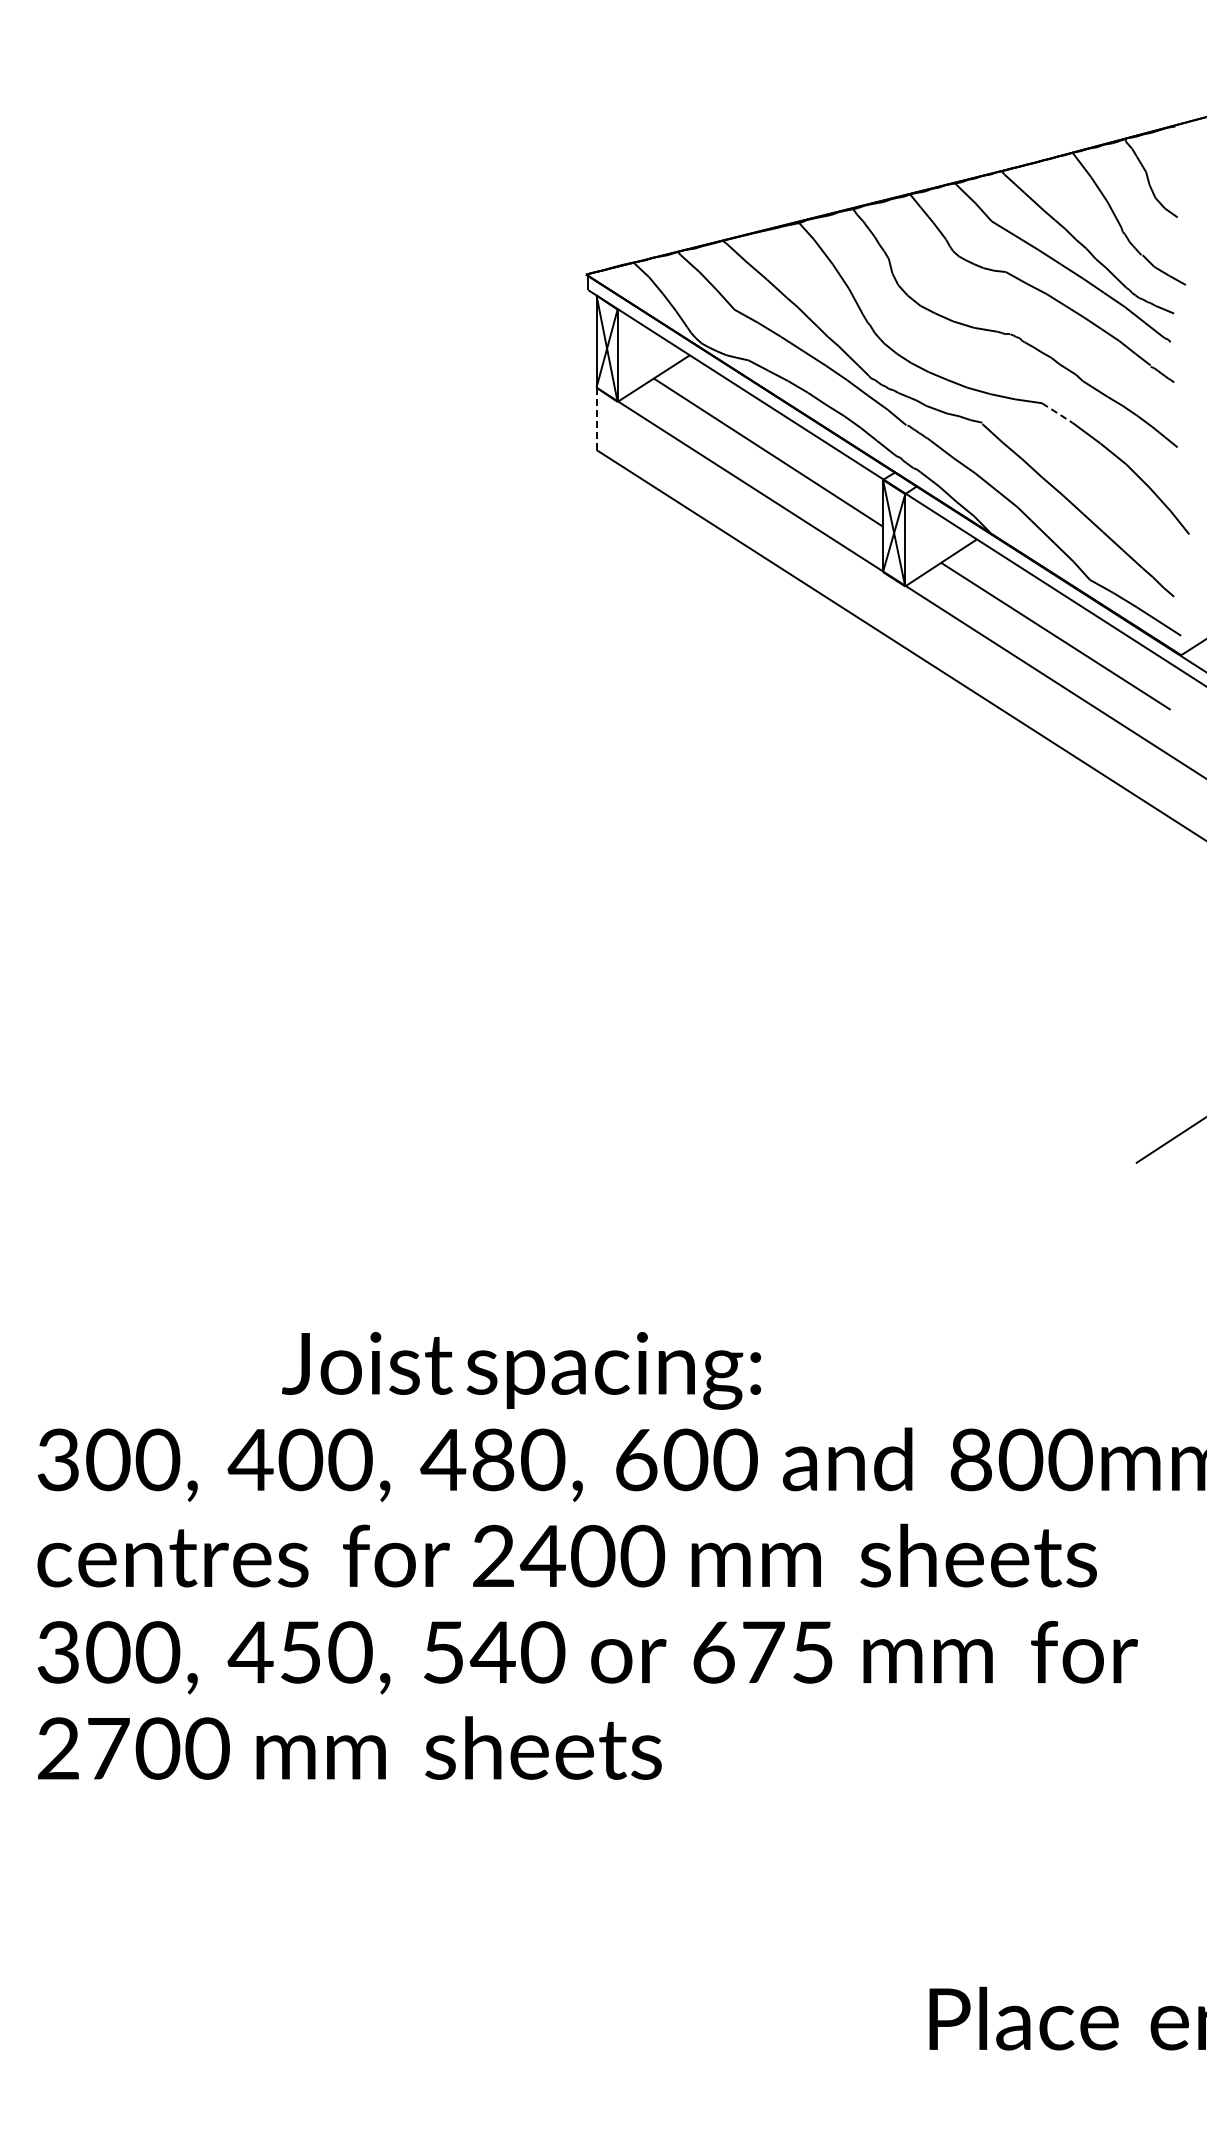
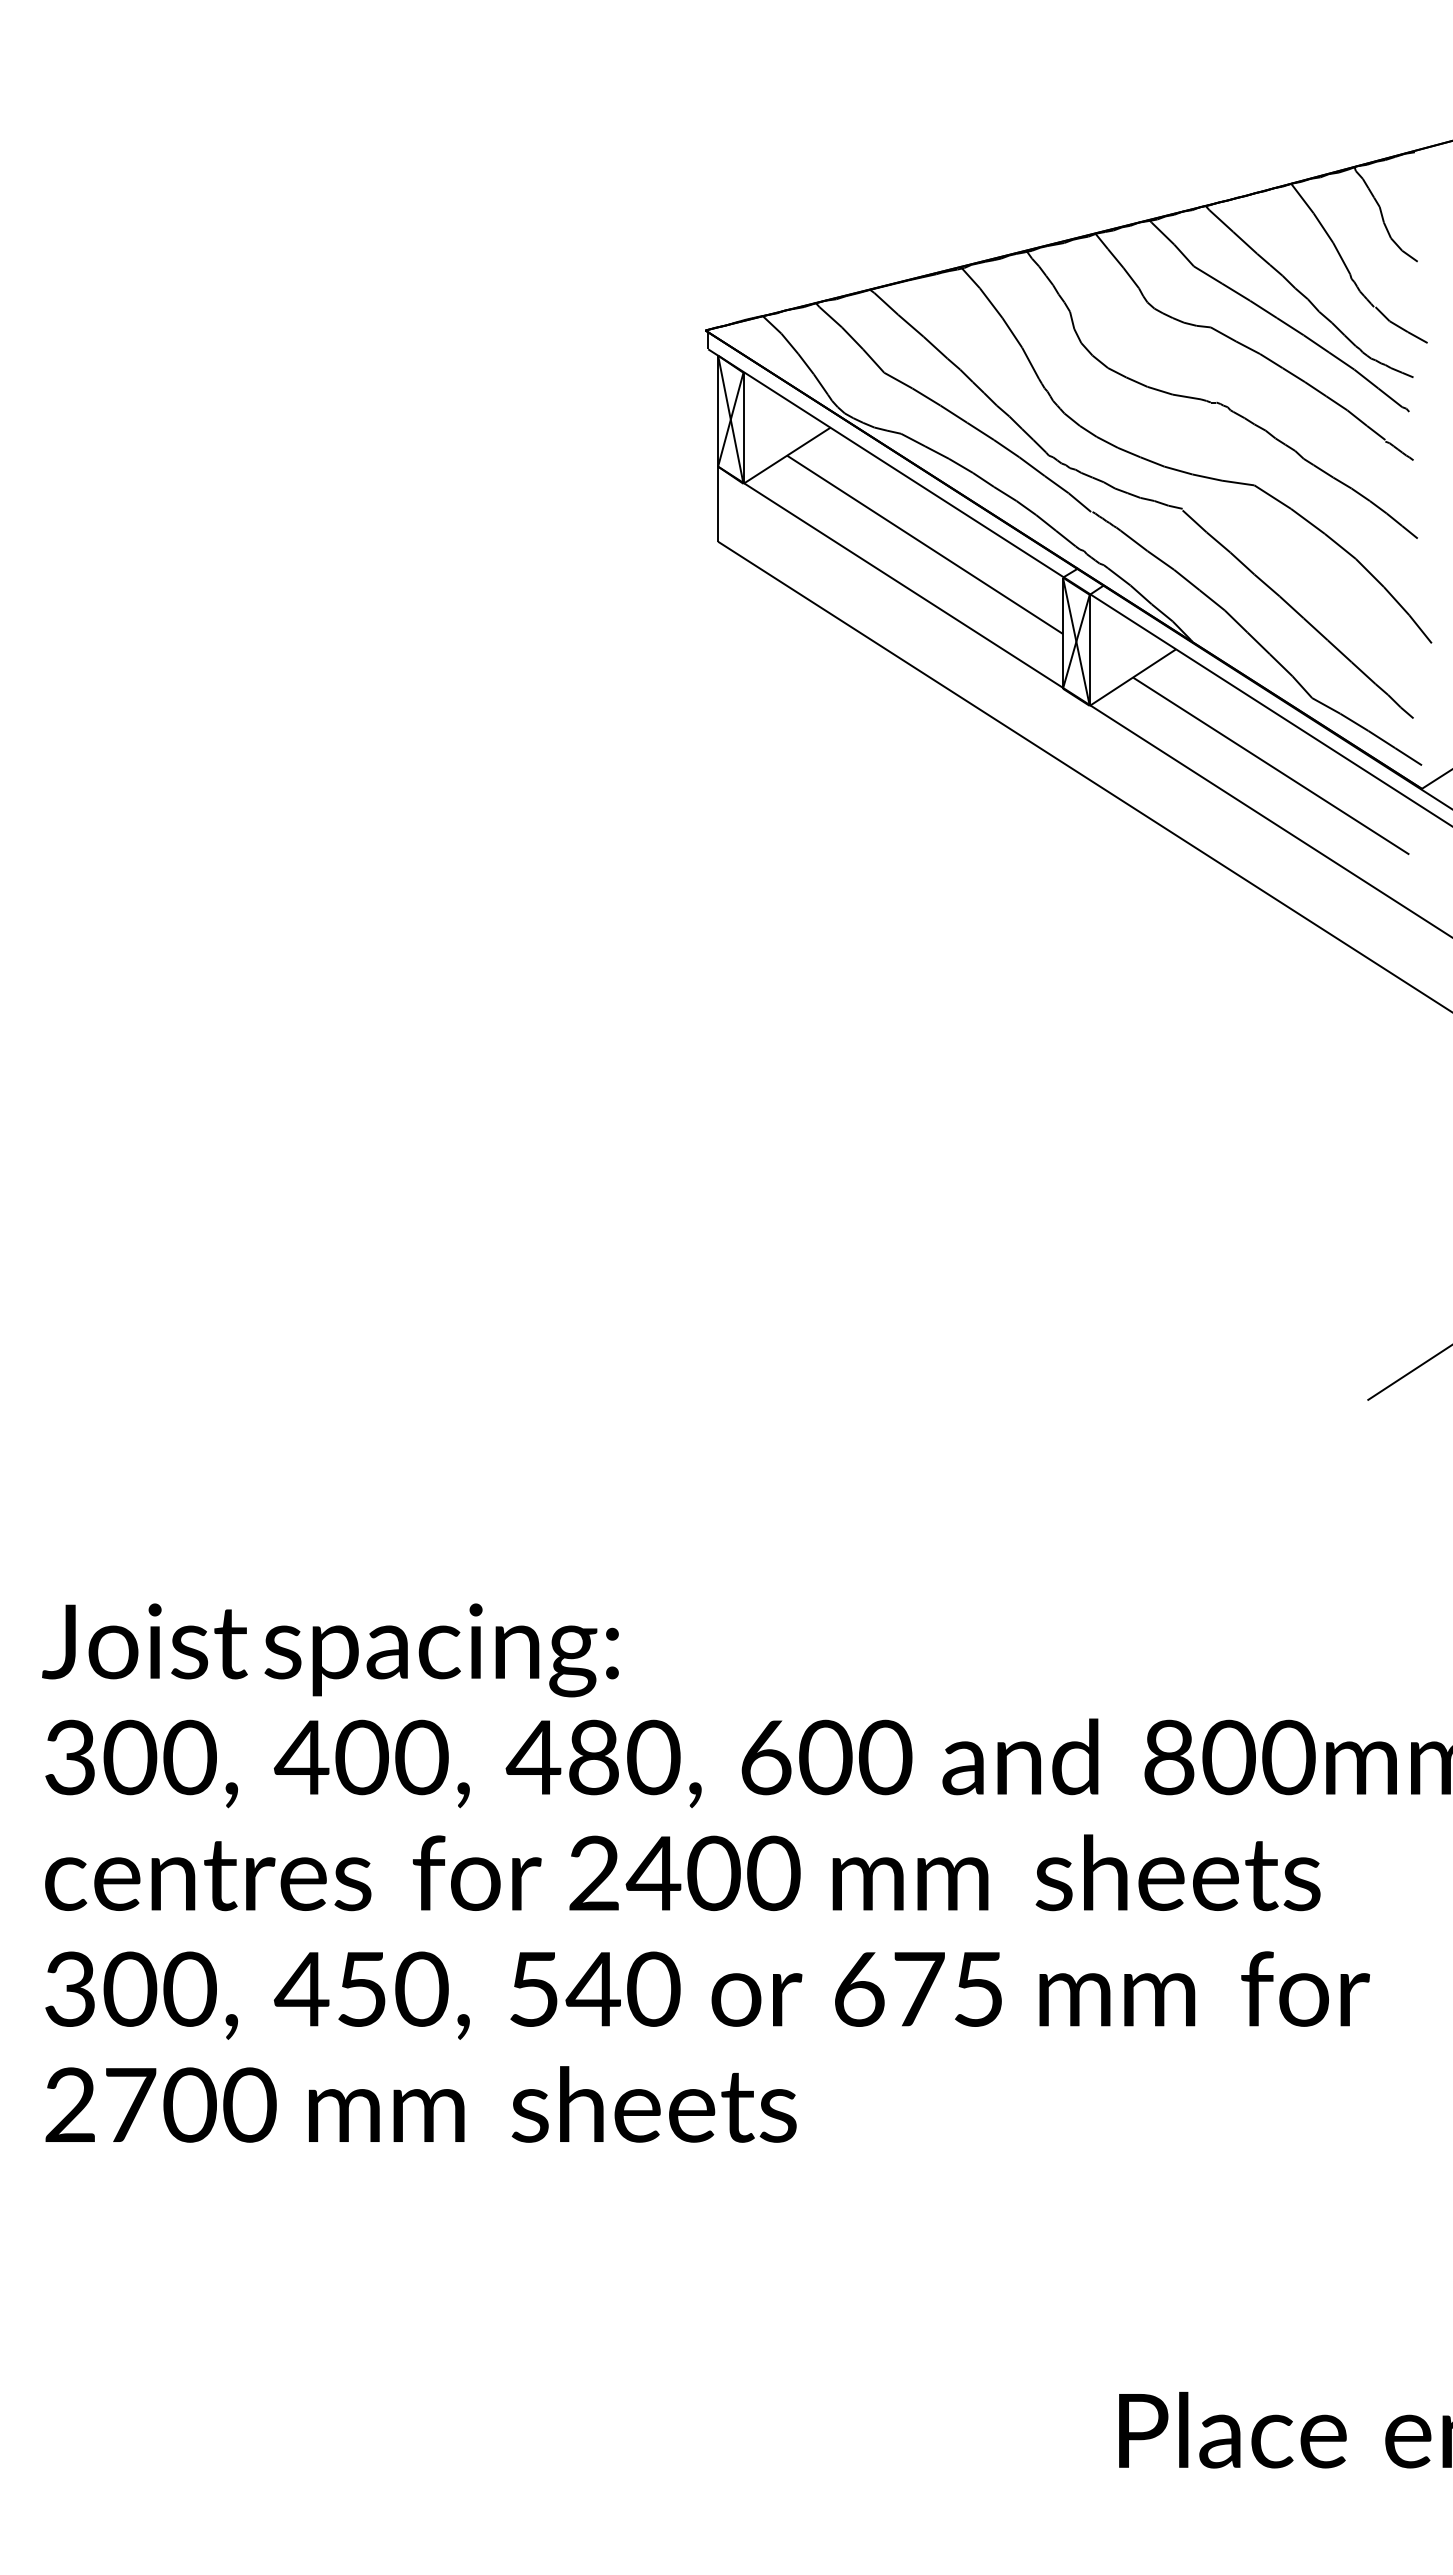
line: (1057, 413) -> (1273, 497), dashed -> solid
line: (596, 419) -> (718, 504), dashed -> solid
text: (521, 1370) -> (330, 1649), moved

